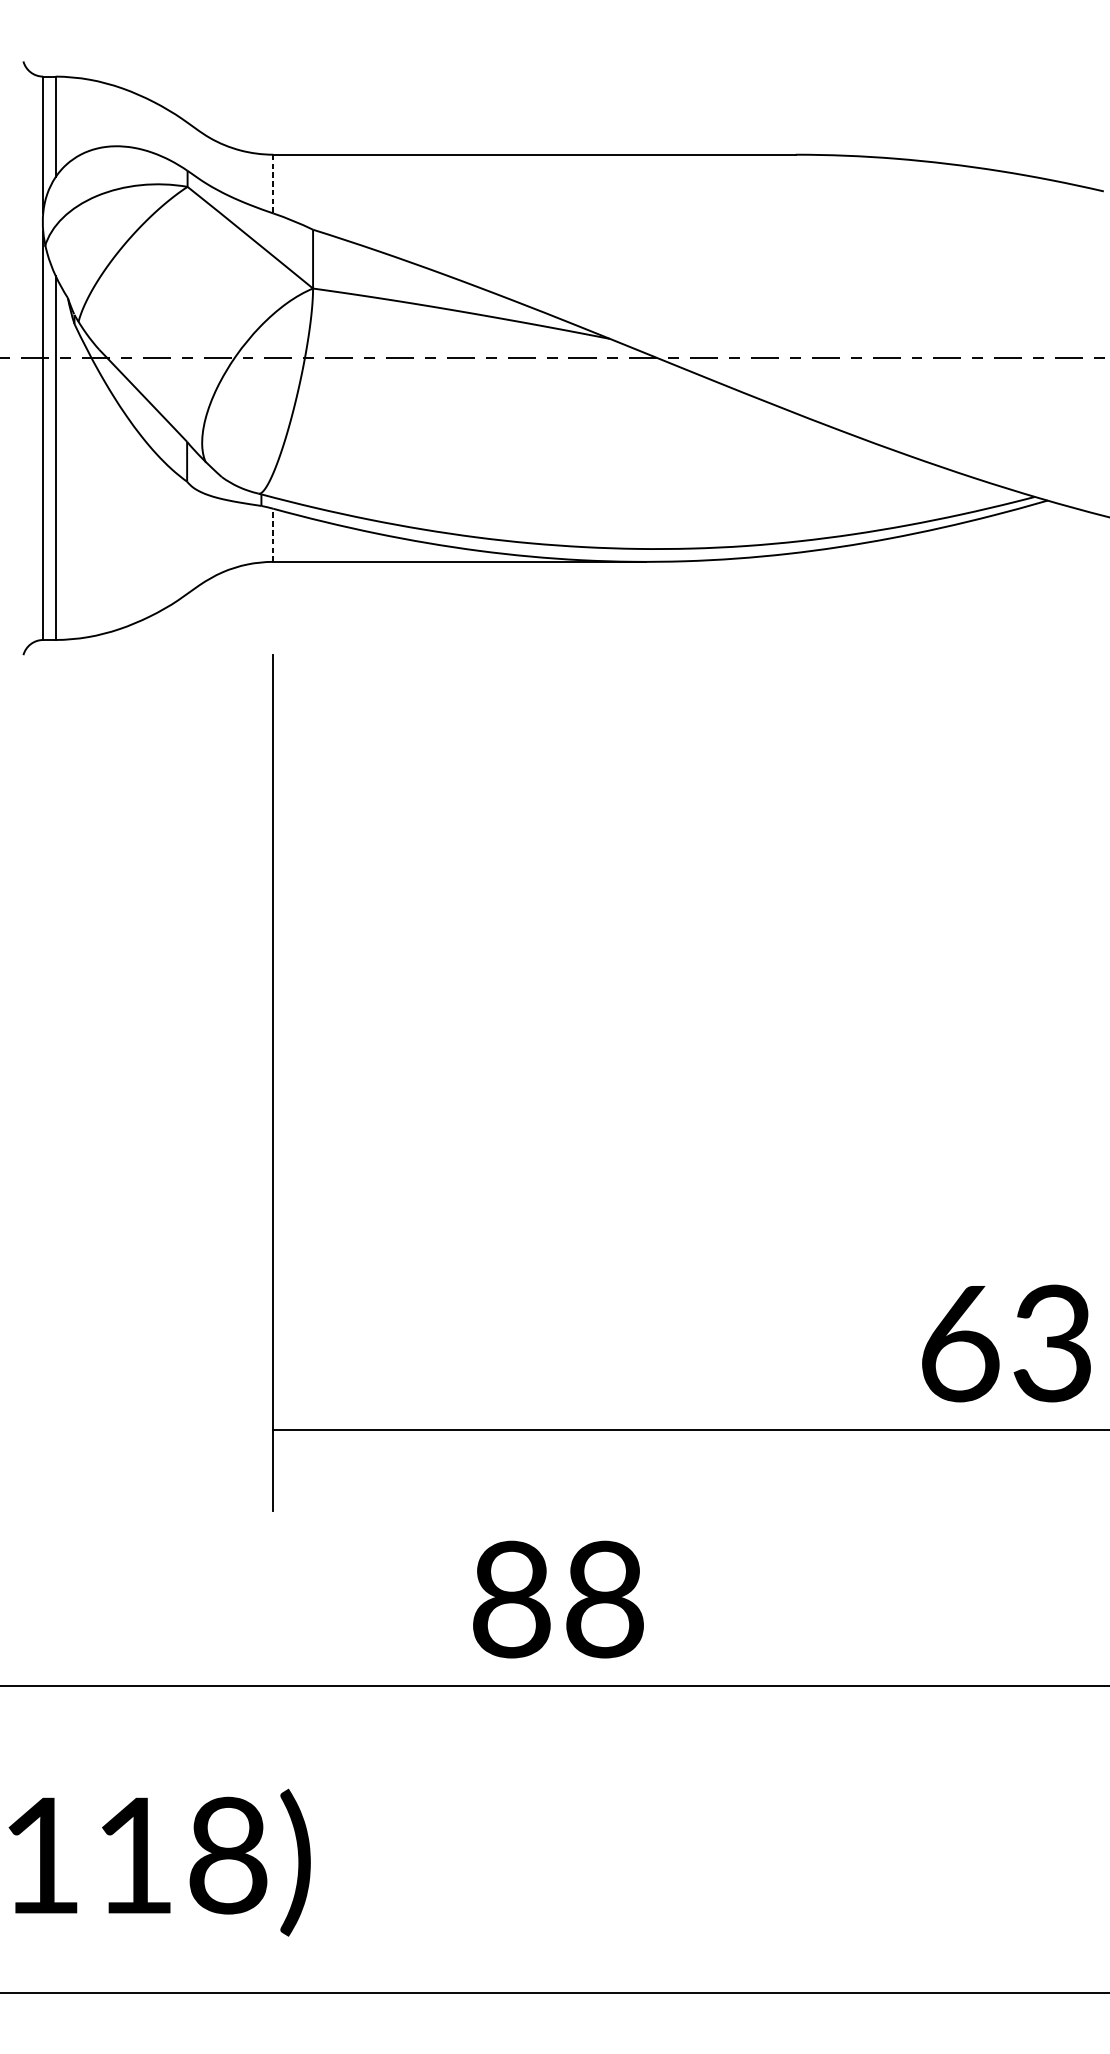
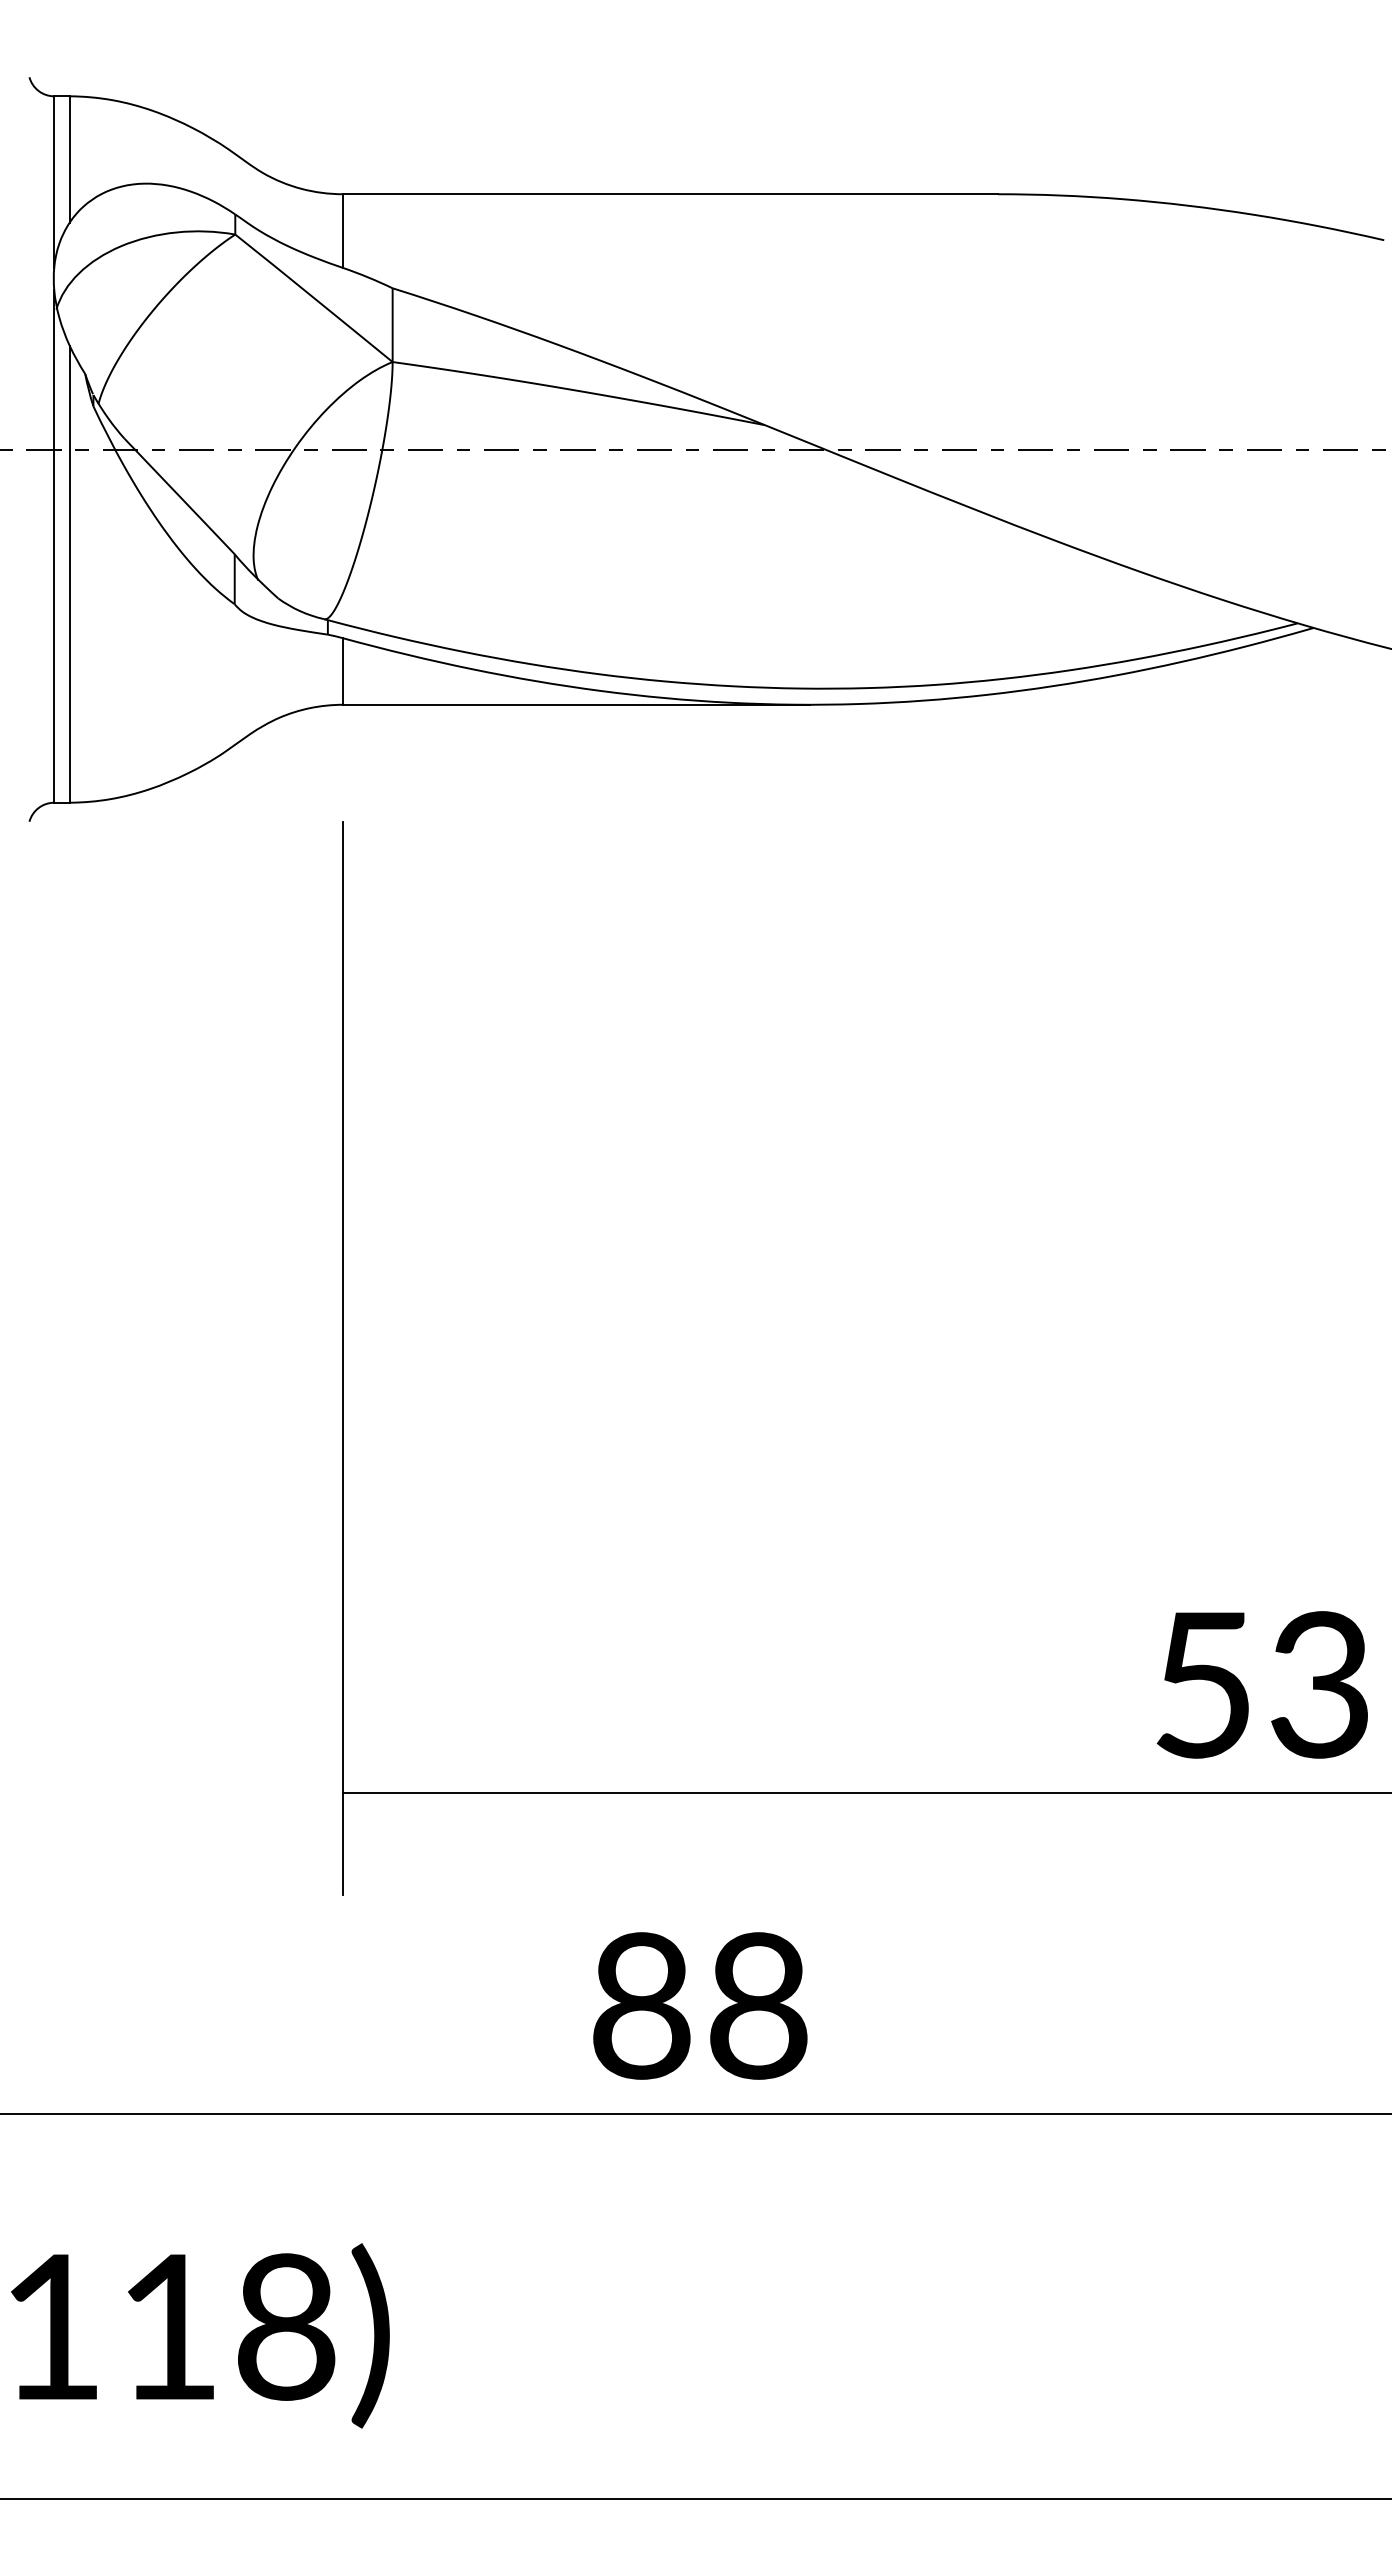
line: (273, 184) -> (342, 231), dashed -> solid
line: (273, 534) -> (342, 670), dashed -> solid
text: (960, 1344) -> (1204, 1685), 63 -> 53

